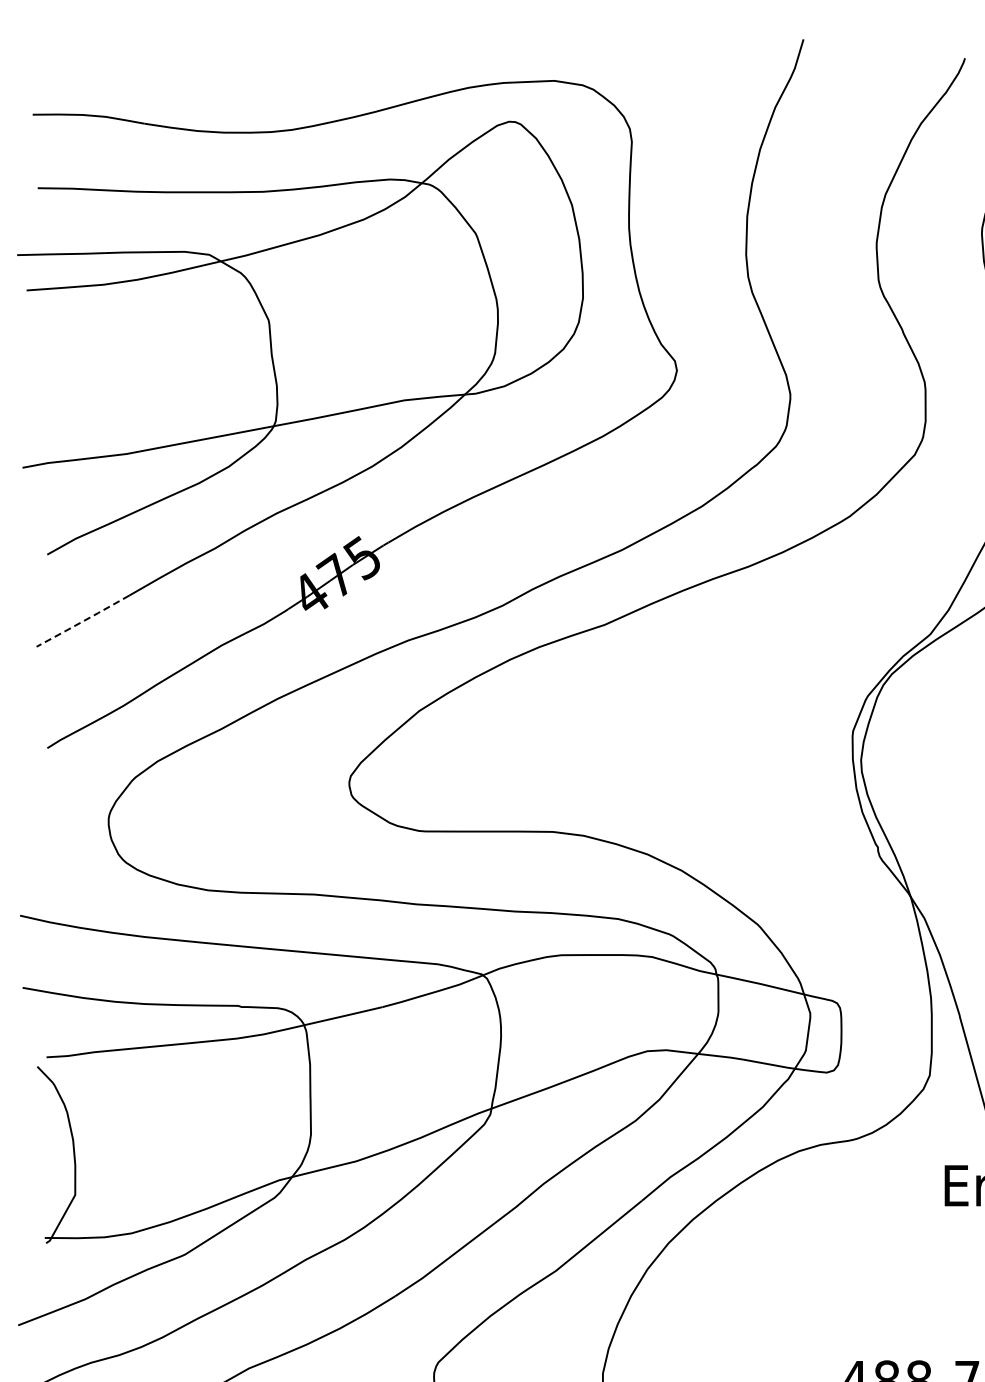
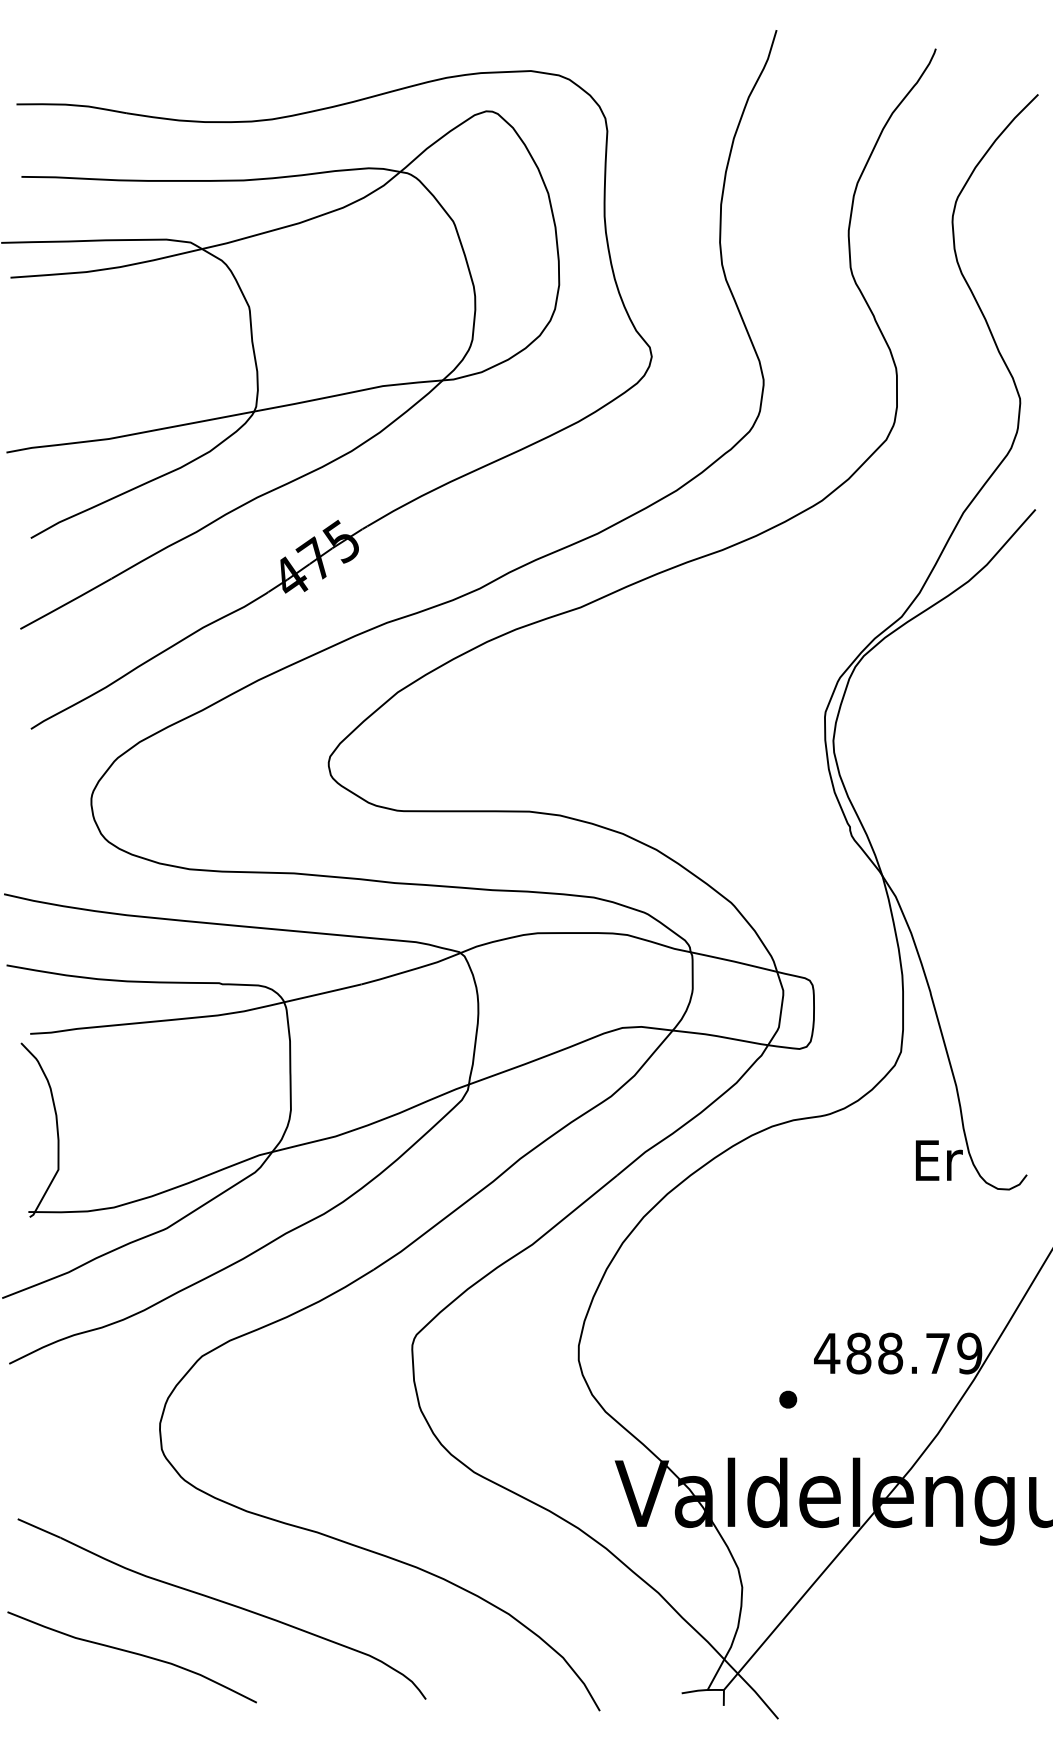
line: (83, 621) -> (66, 604), dashed -> solid

